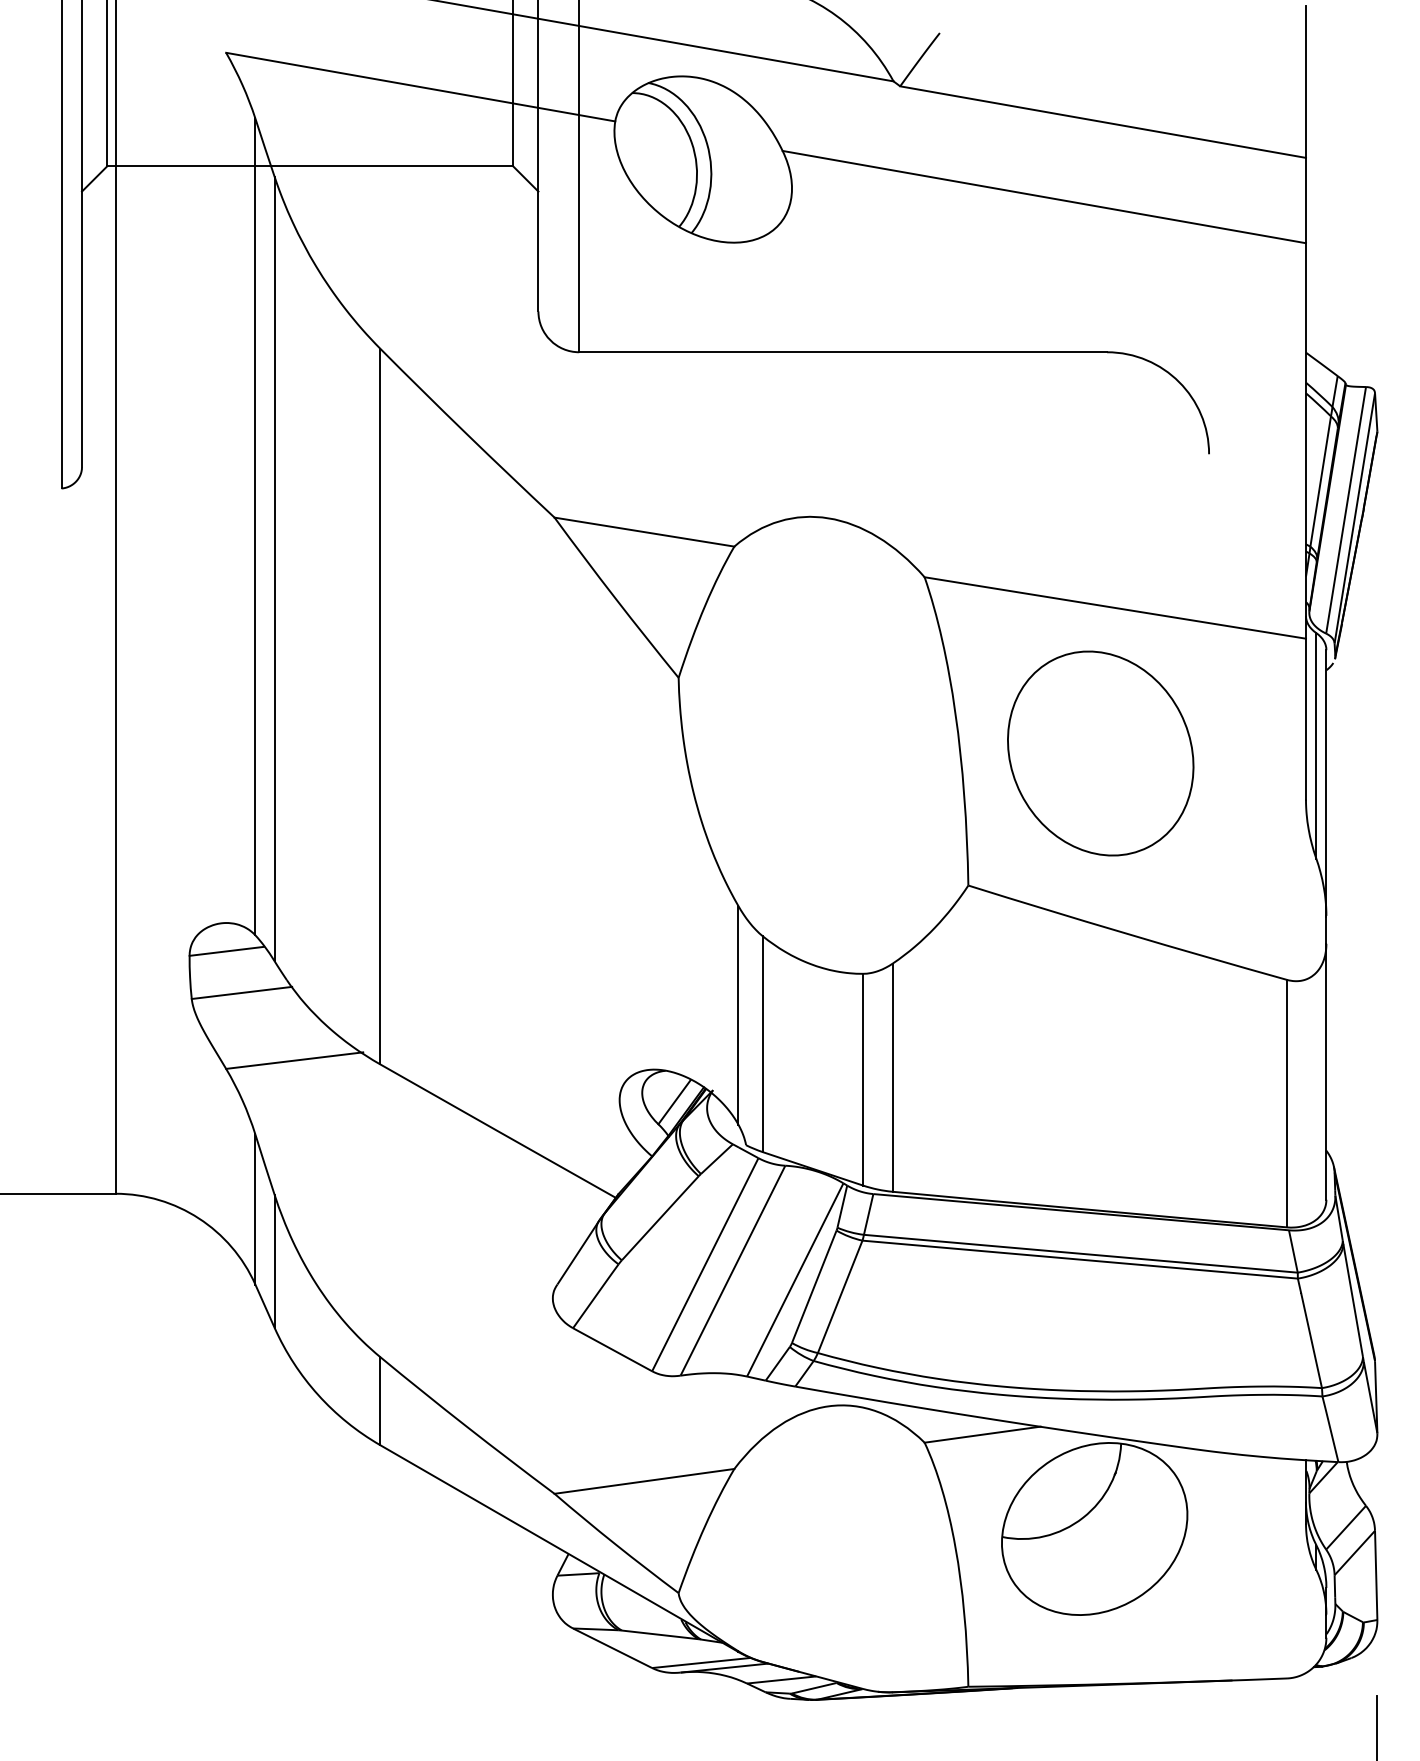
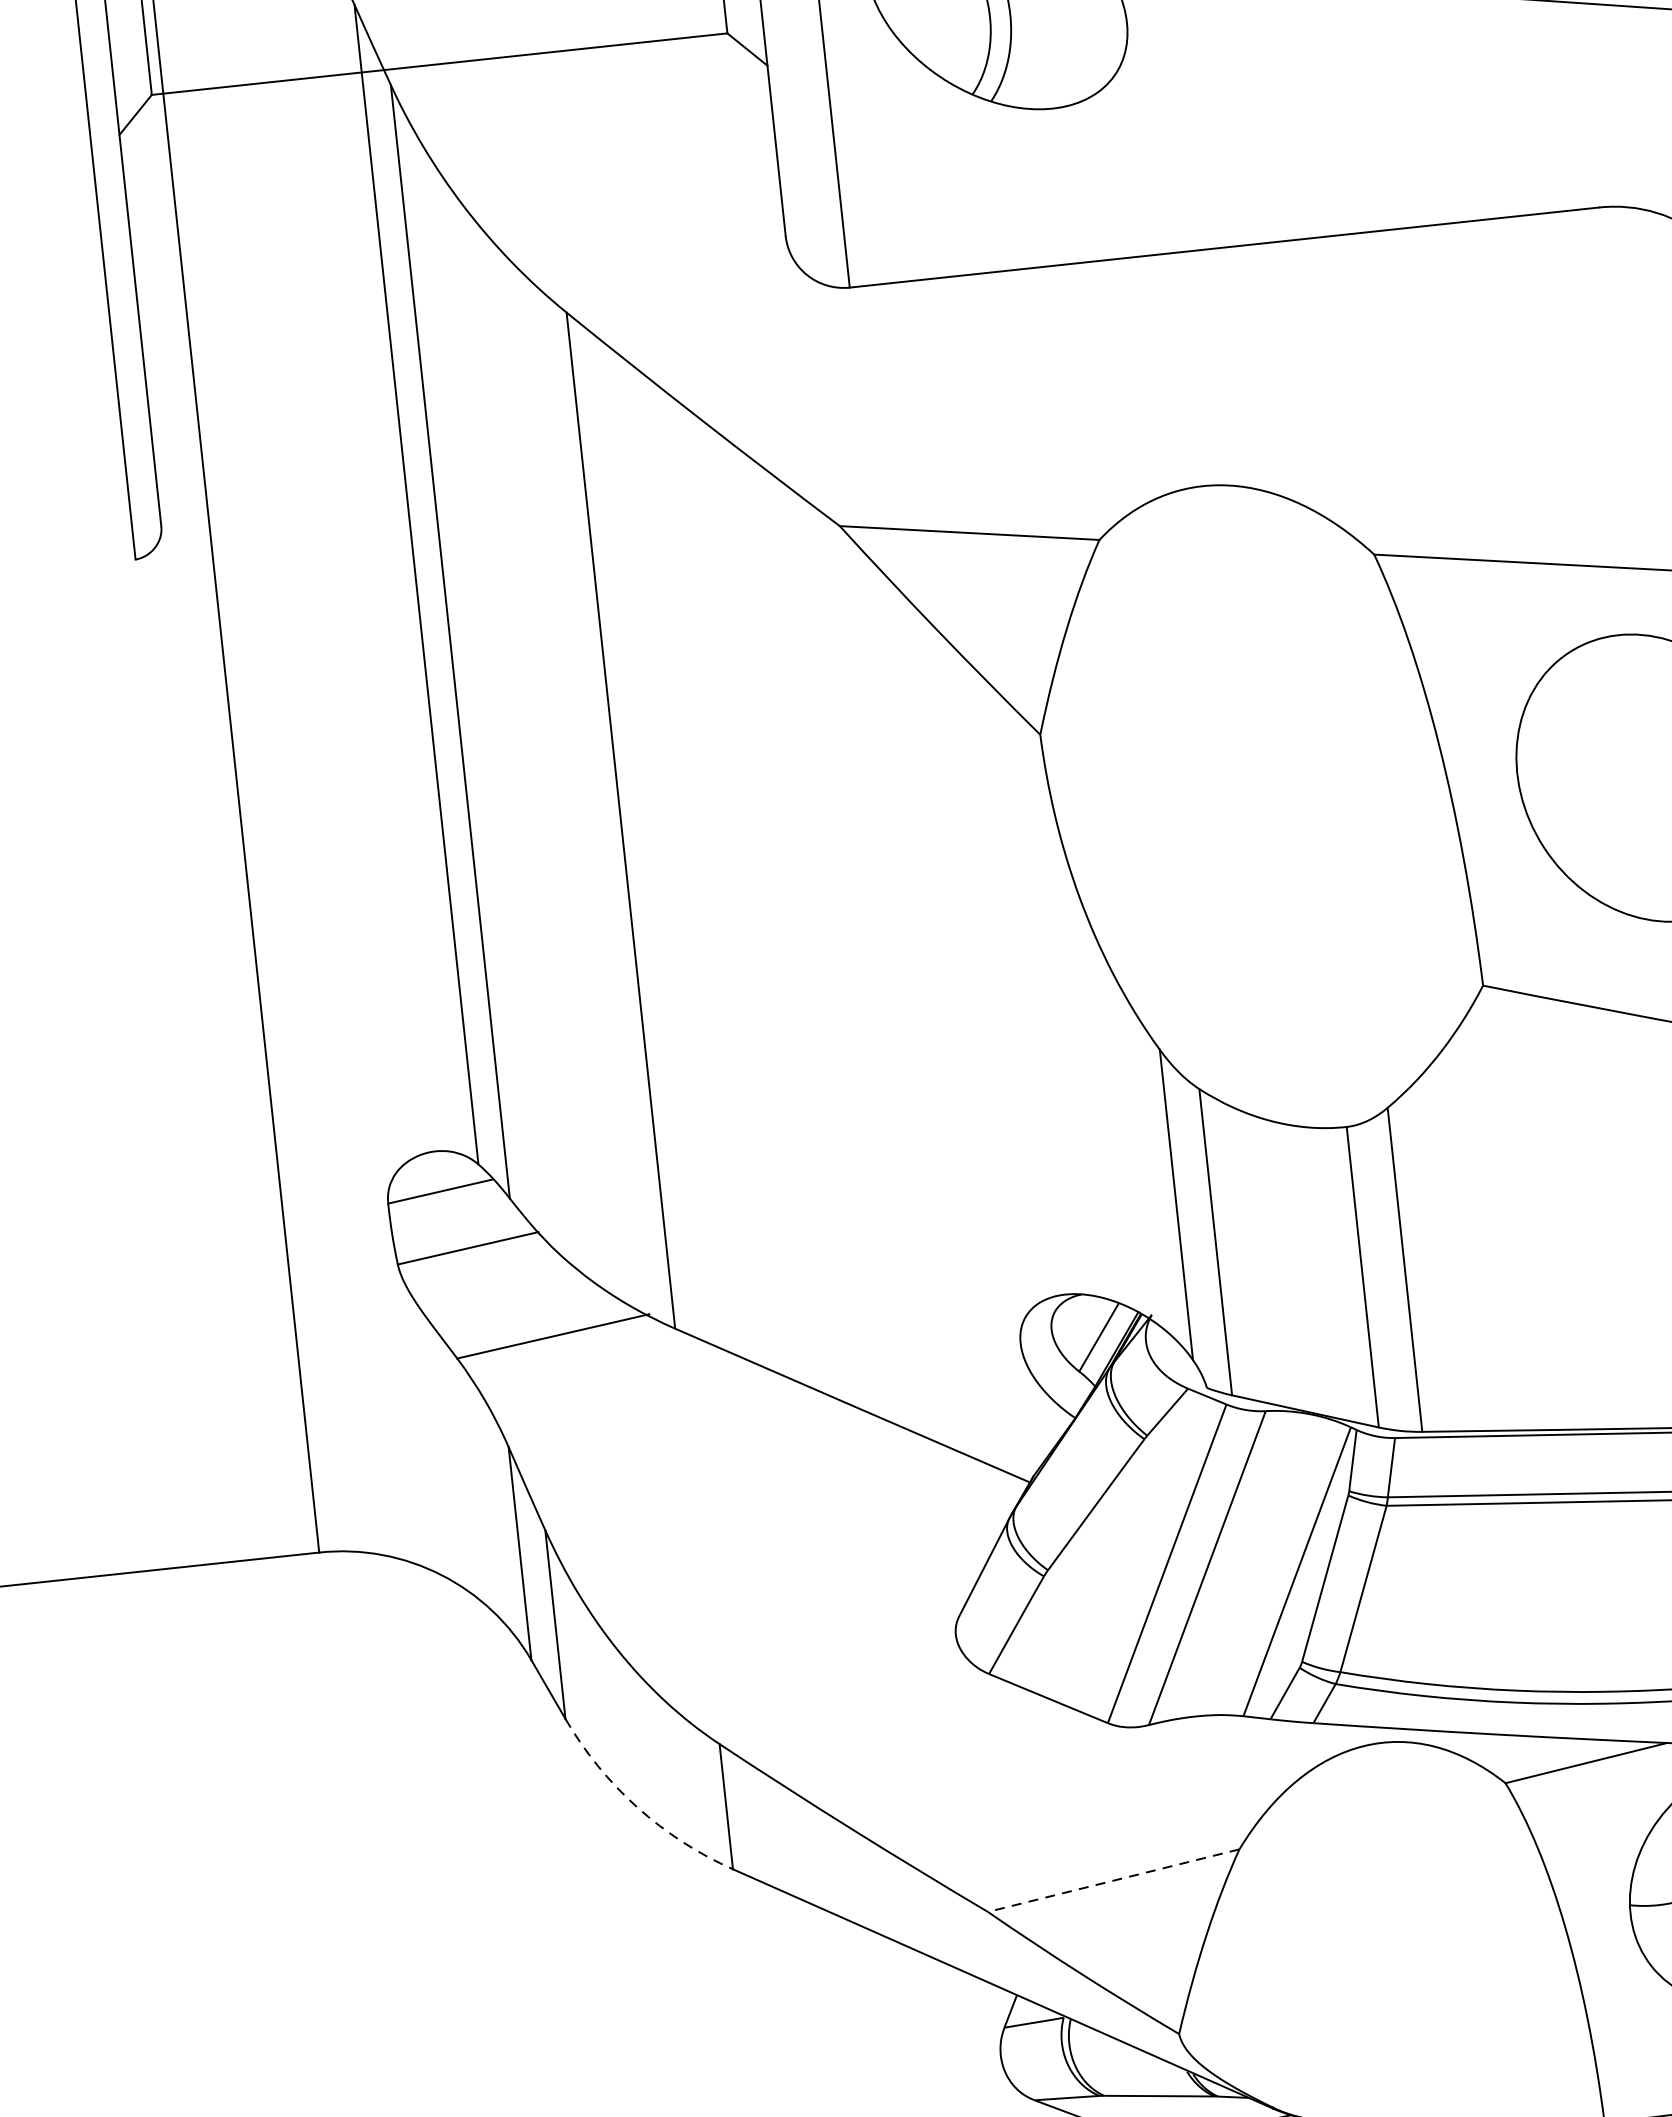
arc: (318, 1394) -> (637, 1806), solid -> dashed
line: (644, 1481) -> (1113, 1880), solid -> dashed

